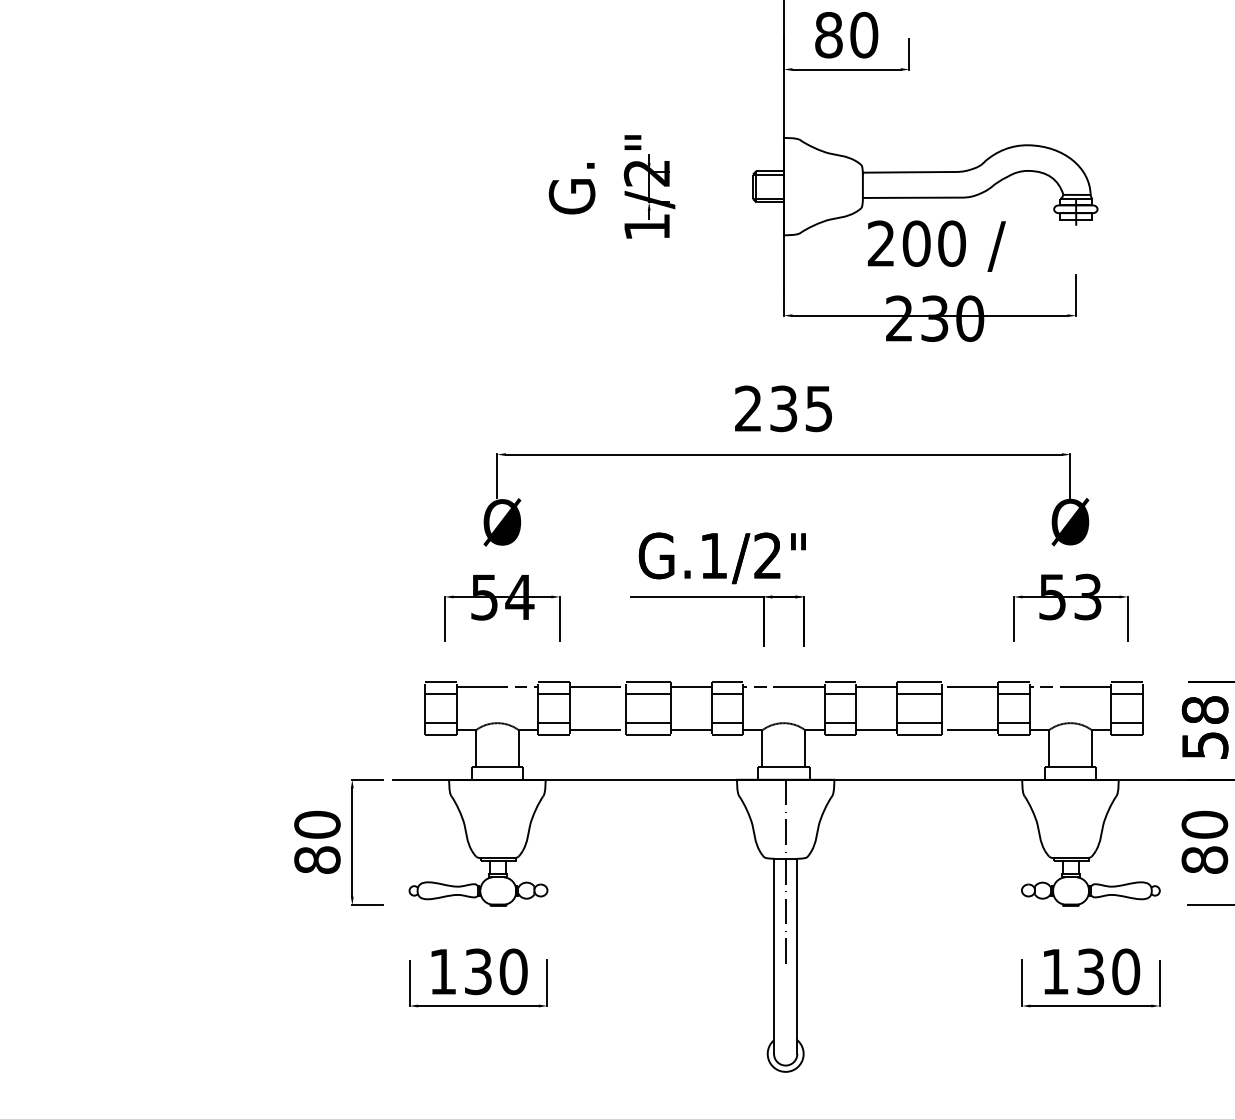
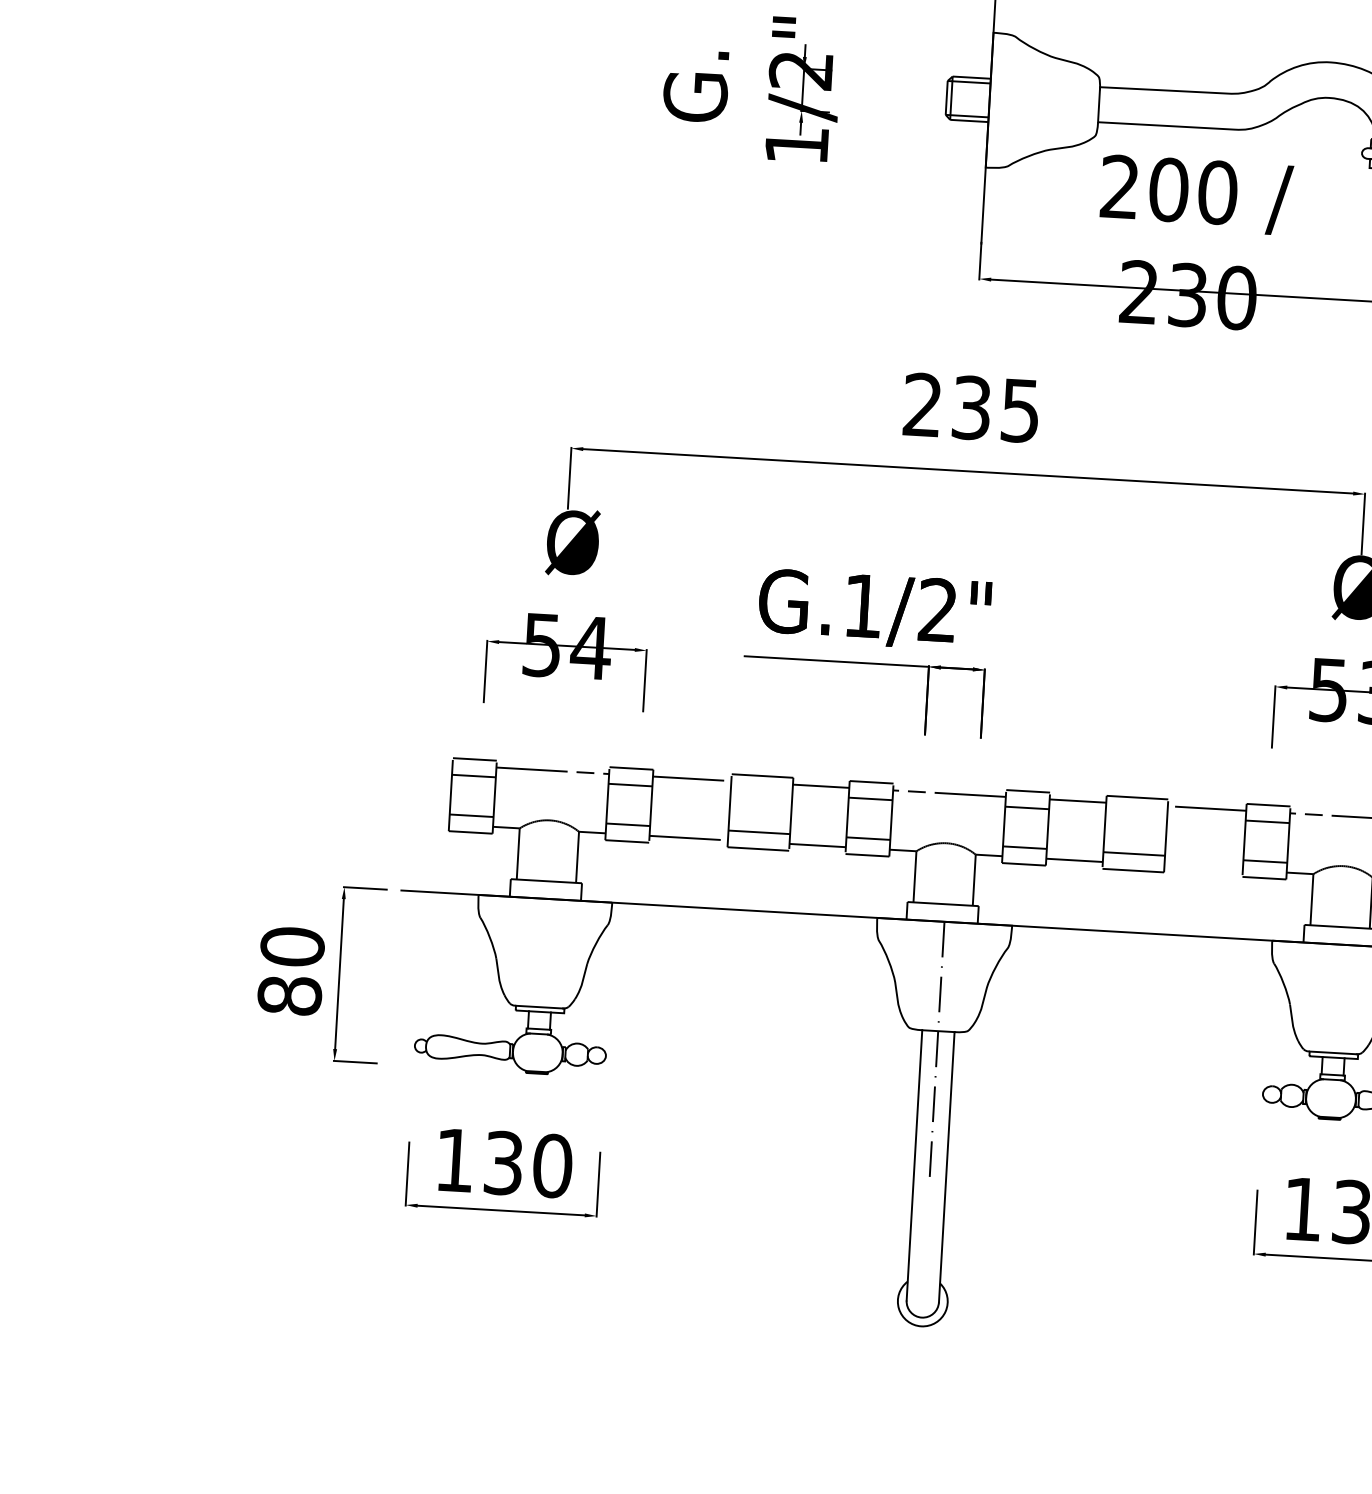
line: (648, 694) -> (761, 792), removed
line: (919, 694) -> (1136, 814), removed
line: (969, 730) -> (1203, 868), removed

